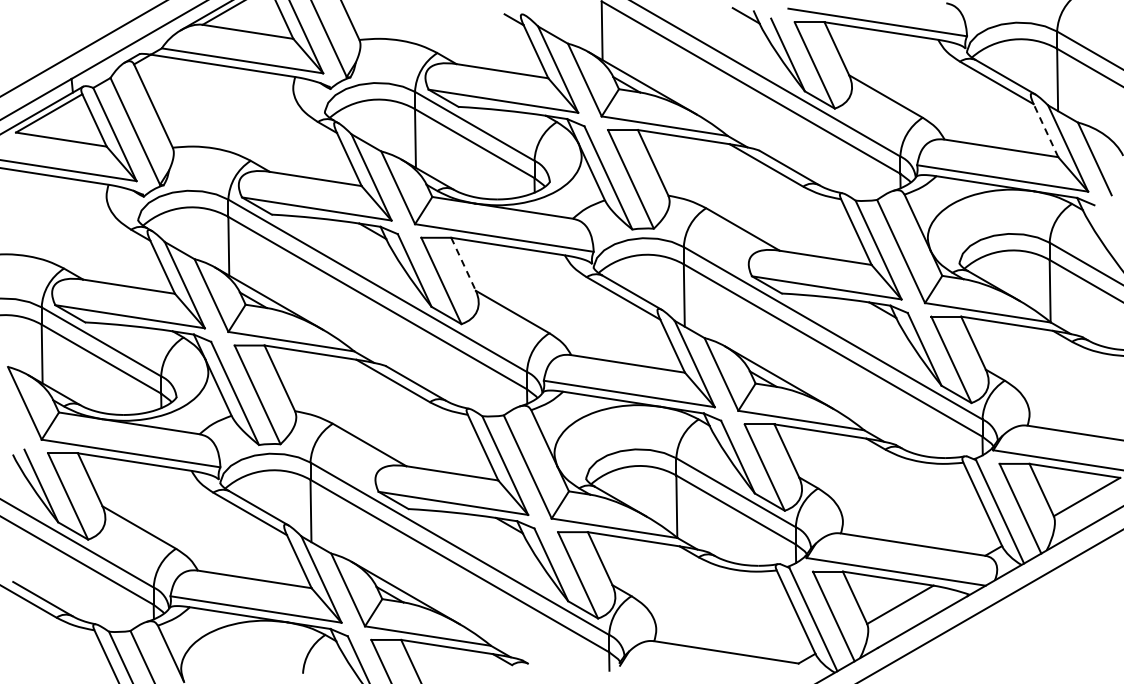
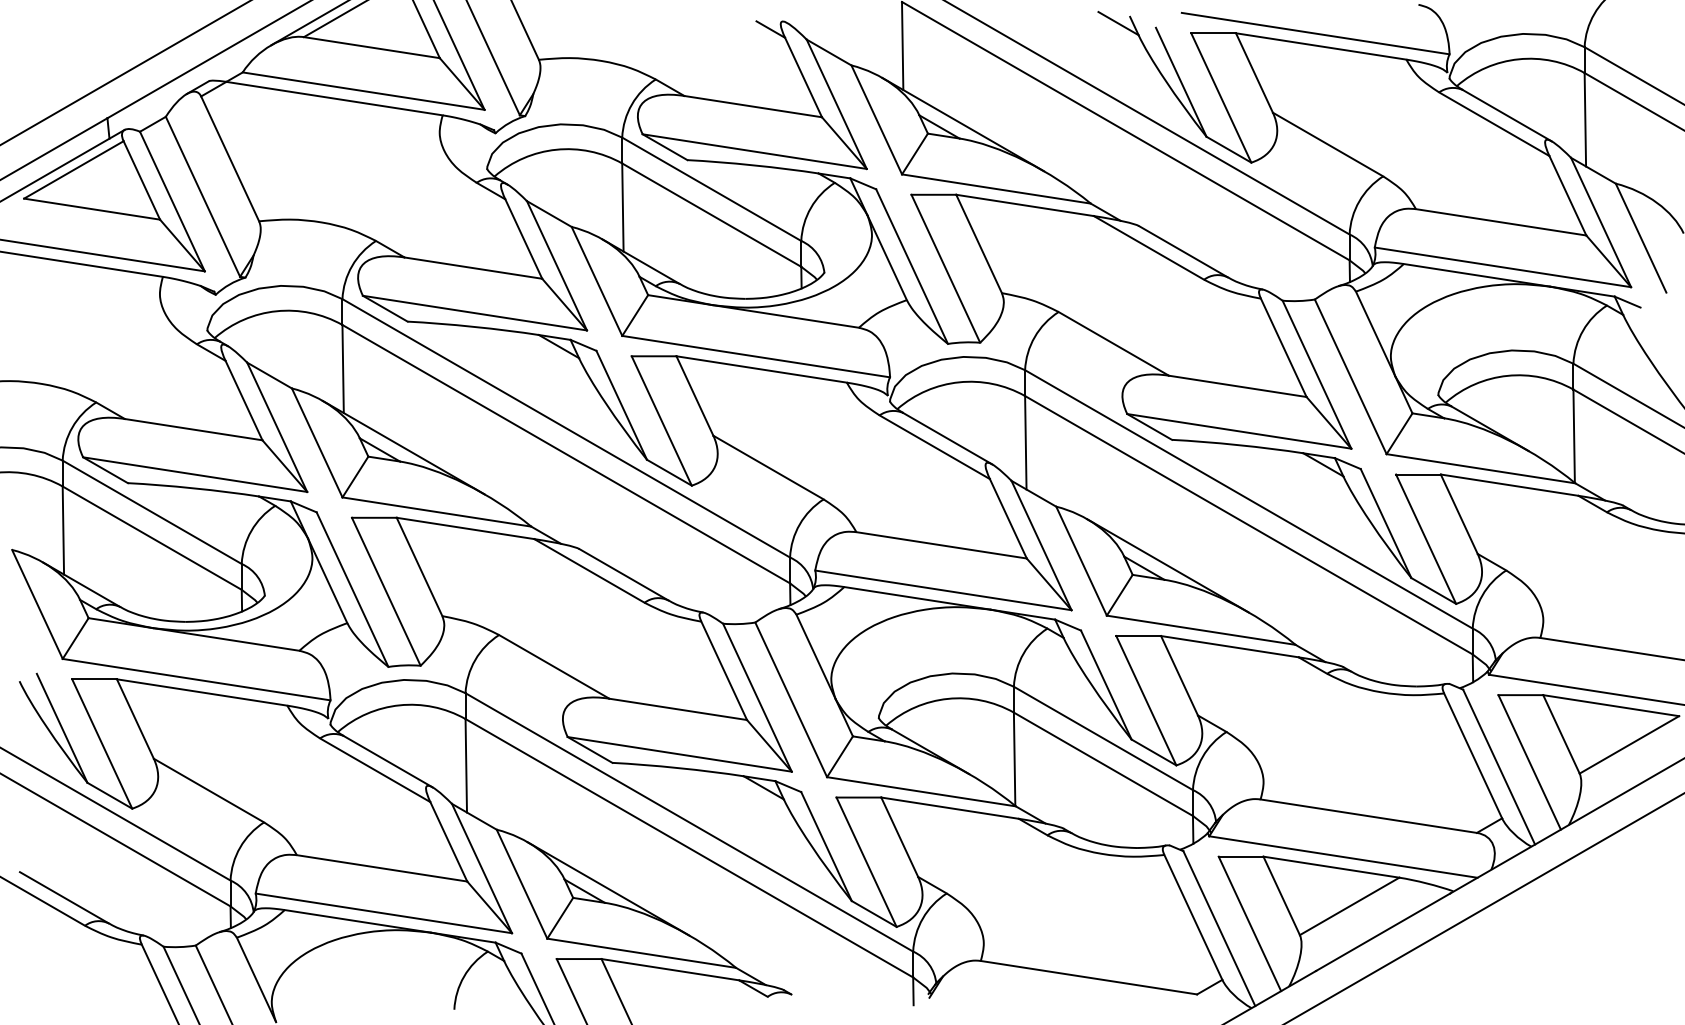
line: (1045, 130) -> (1567, 195), dashed -> solid
line: (463, 264) -> (694, 396), dashed -> solid

